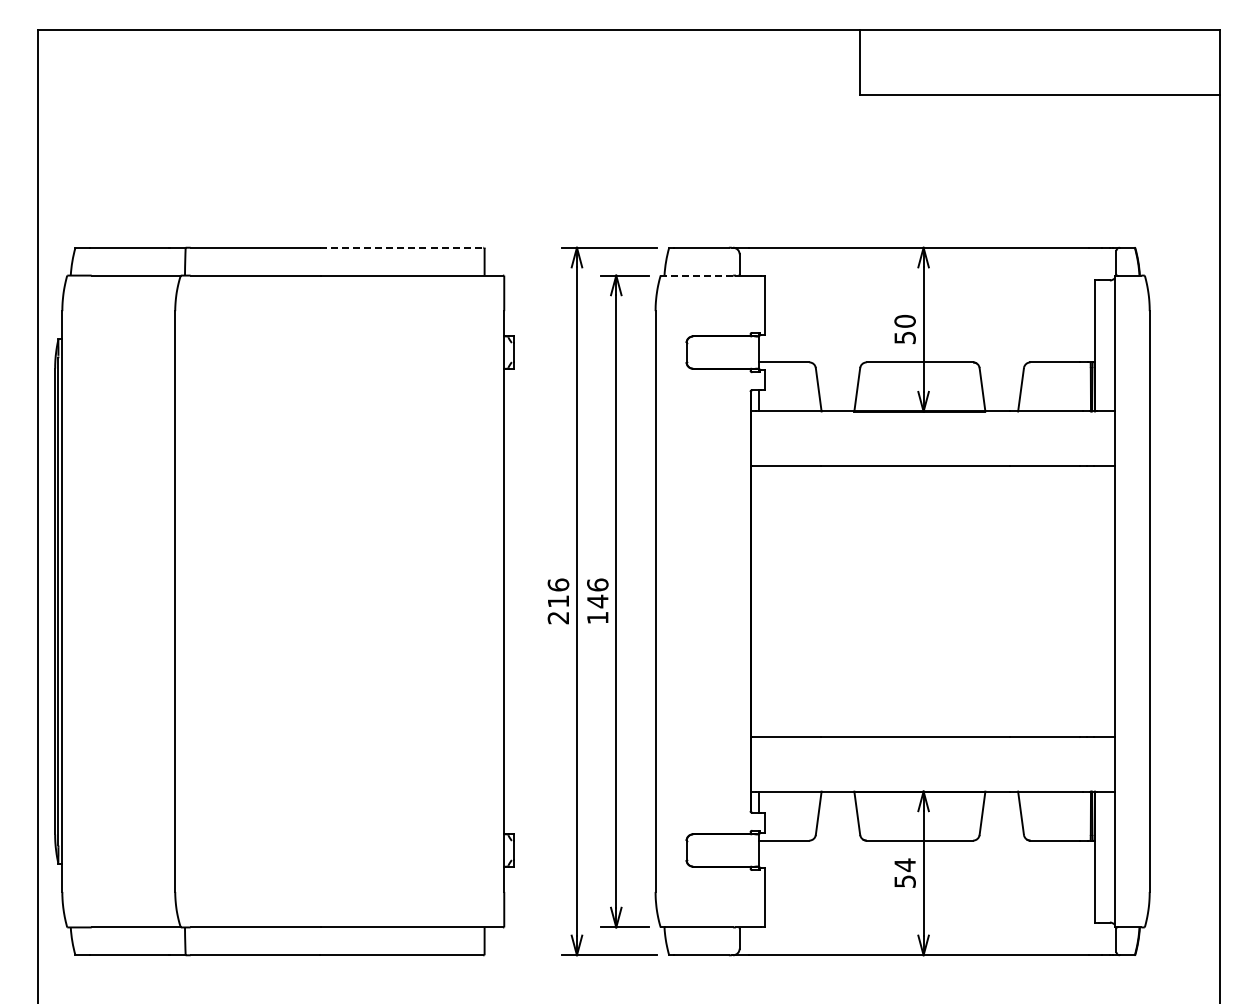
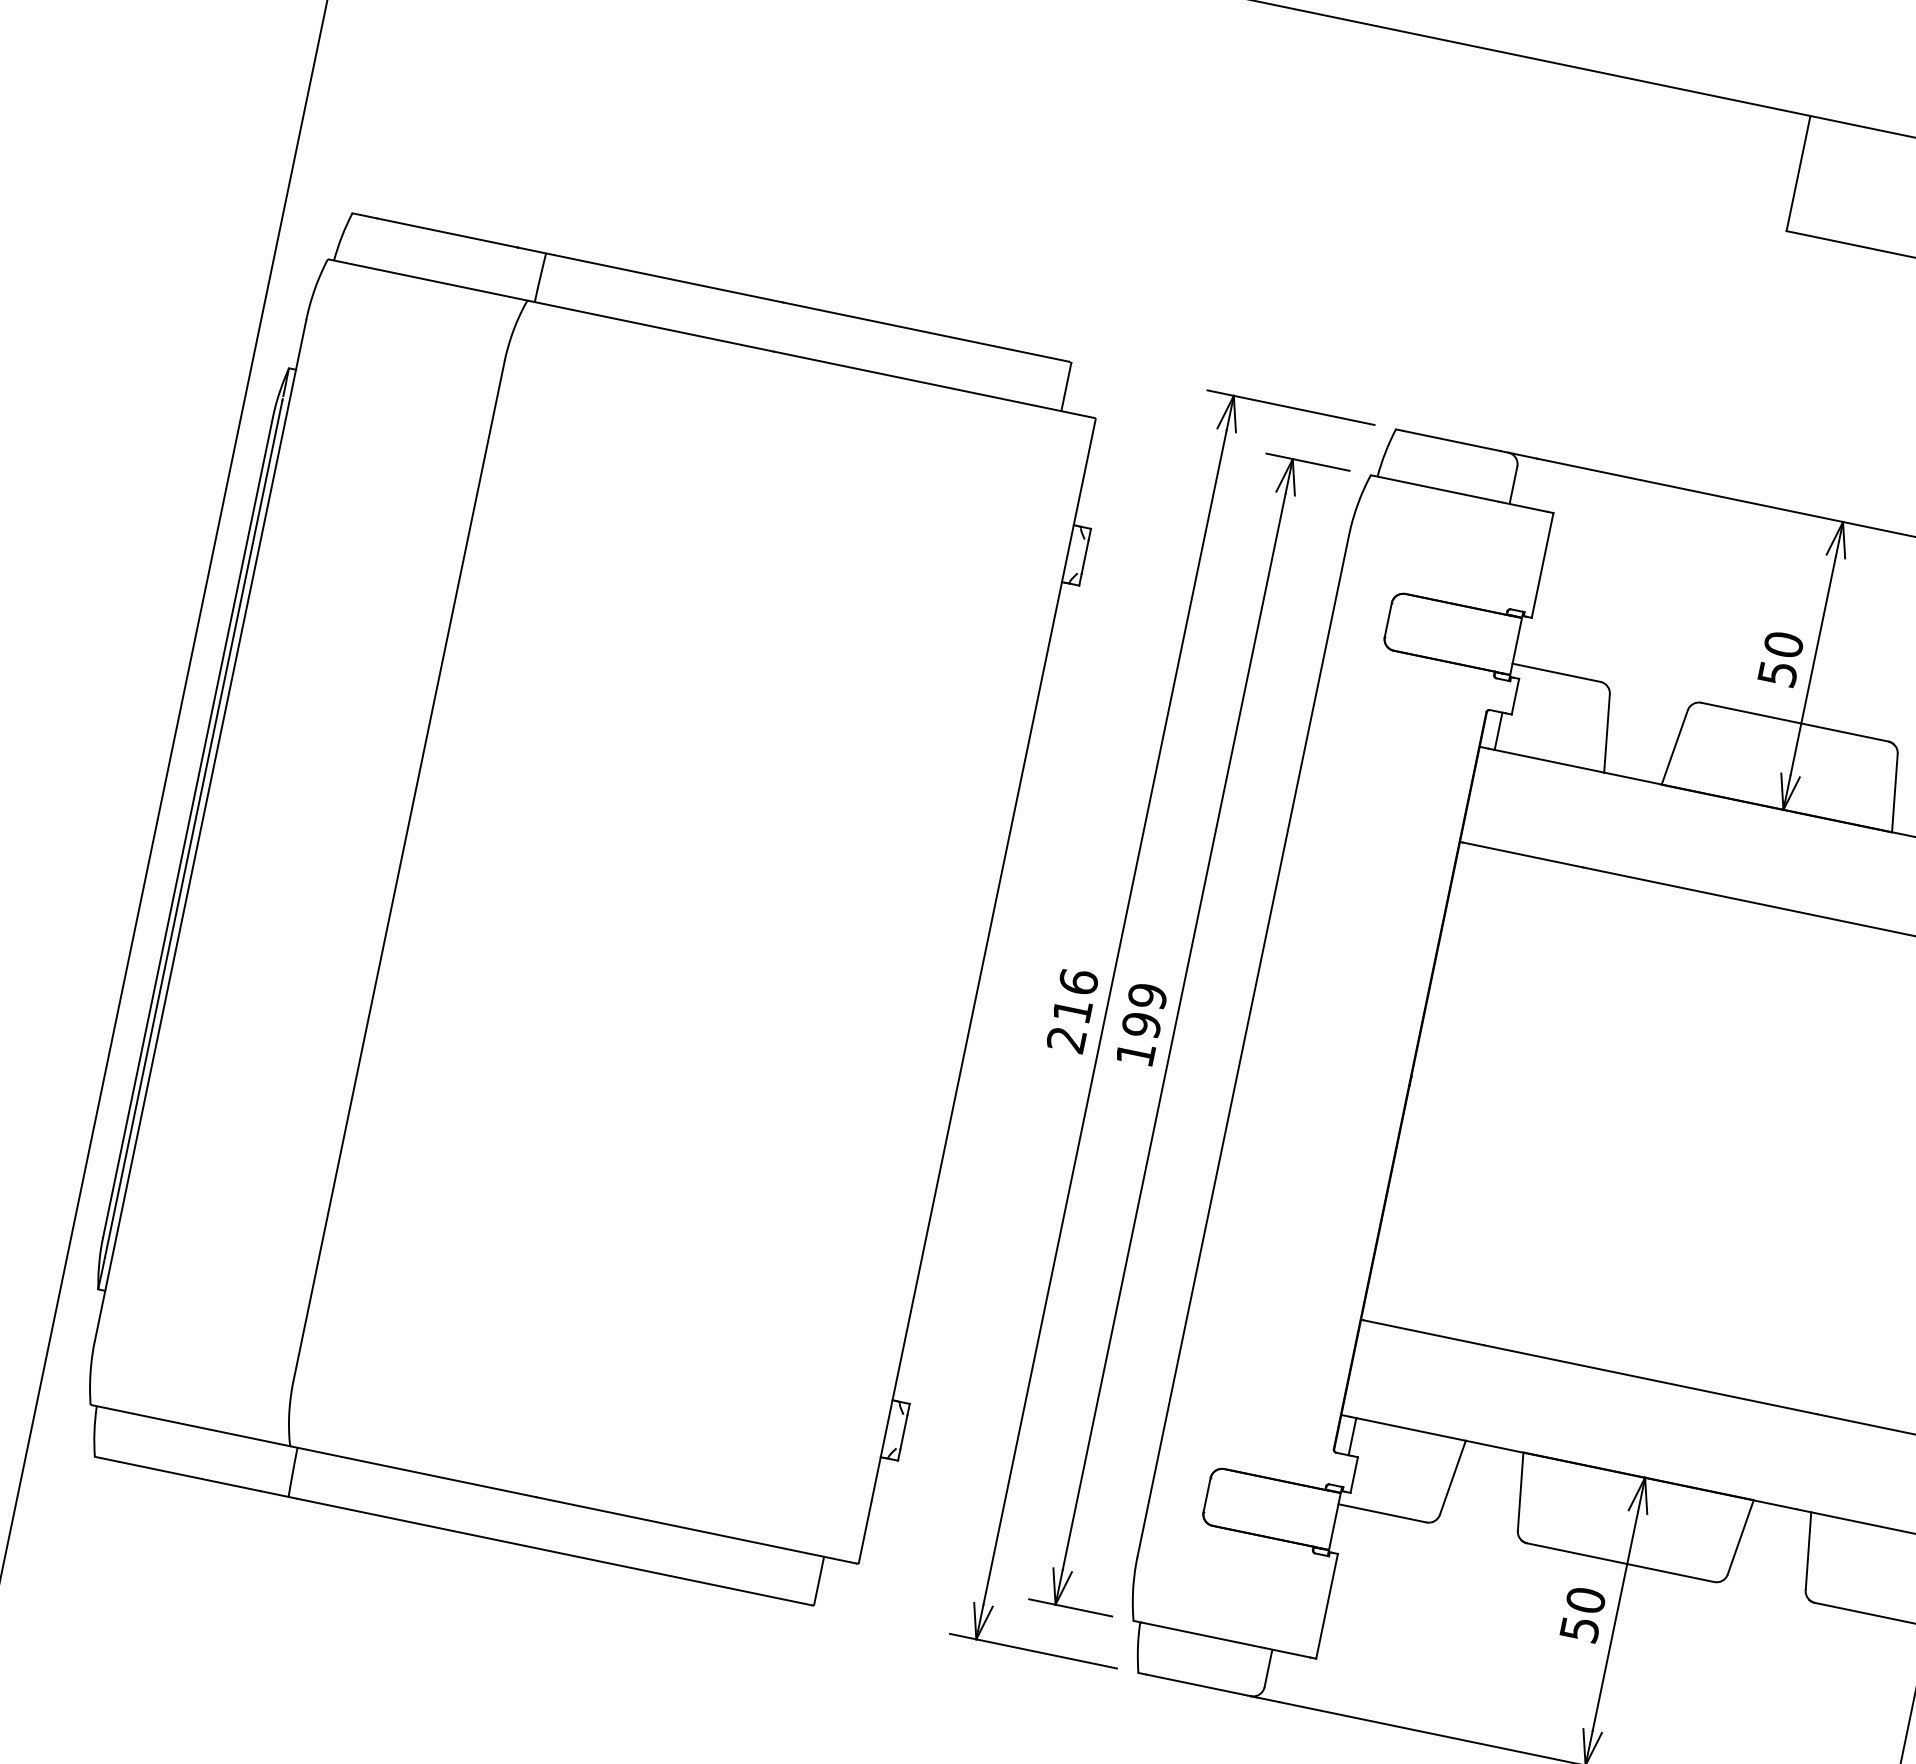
line: (402, 247) -> (927, 331), dashed -> solid
line: (699, 275) -> (1439, 489), dashed -> solid
text: (597, 593) -> (1144, 1010), 146 -> 199
text: (904, 865) -> (1584, 1600), 54 -> 50

